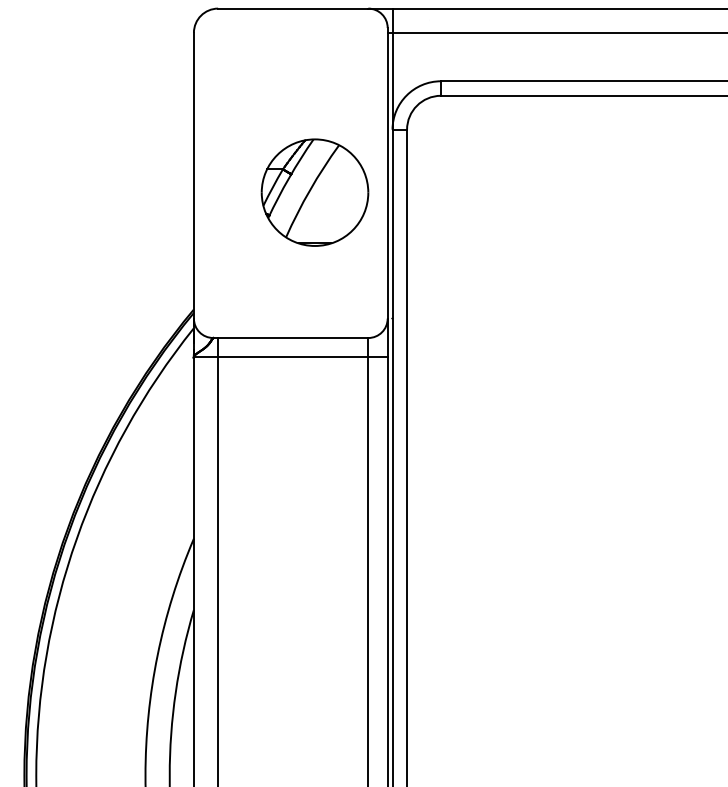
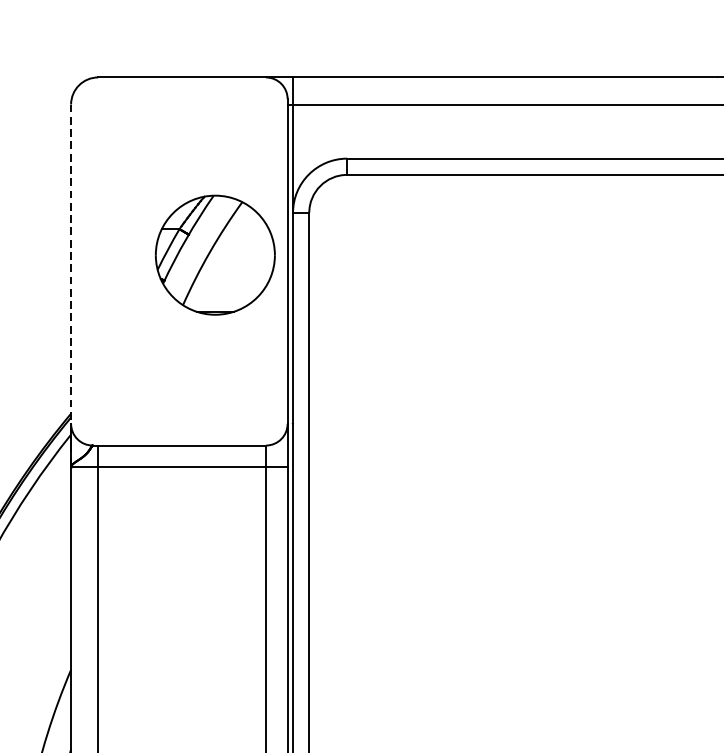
line: (193, 175) -> (70, 263), solid -> dashed
part: (314, 192) -> (214, 255), moved

